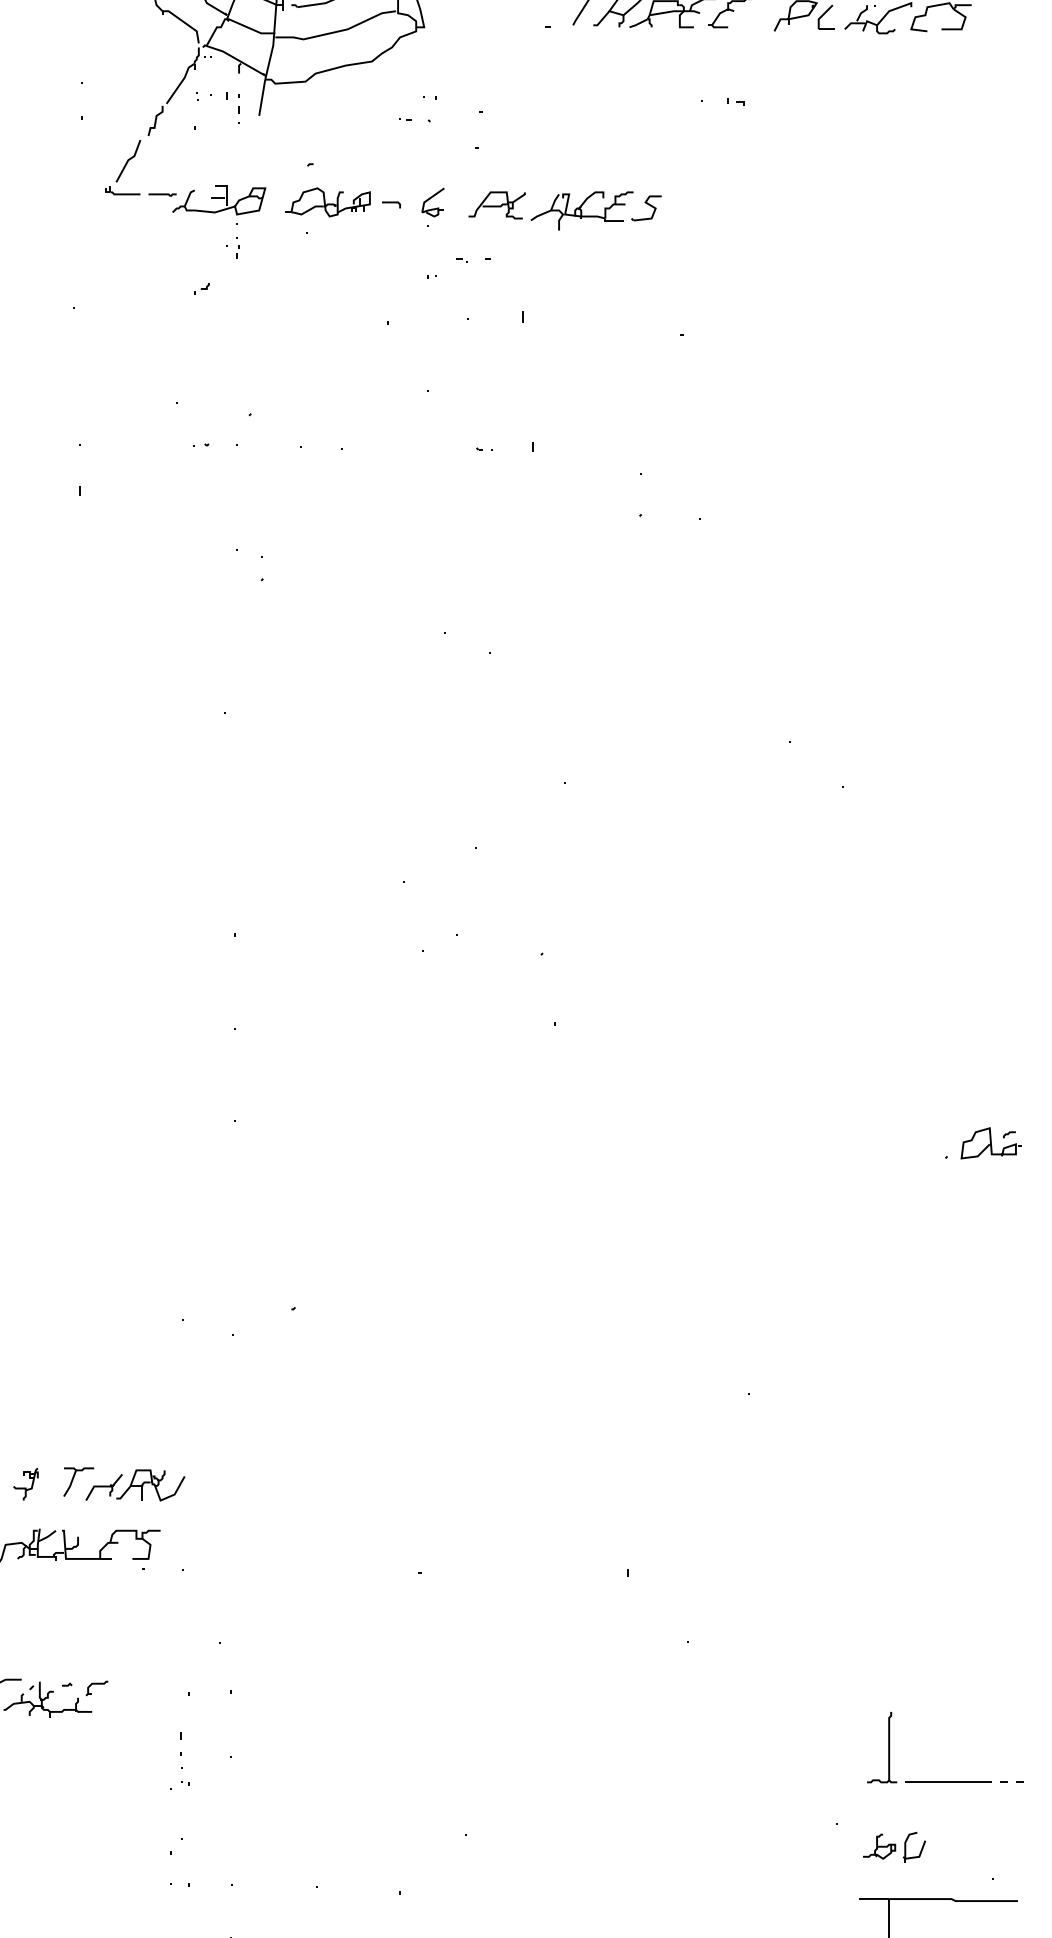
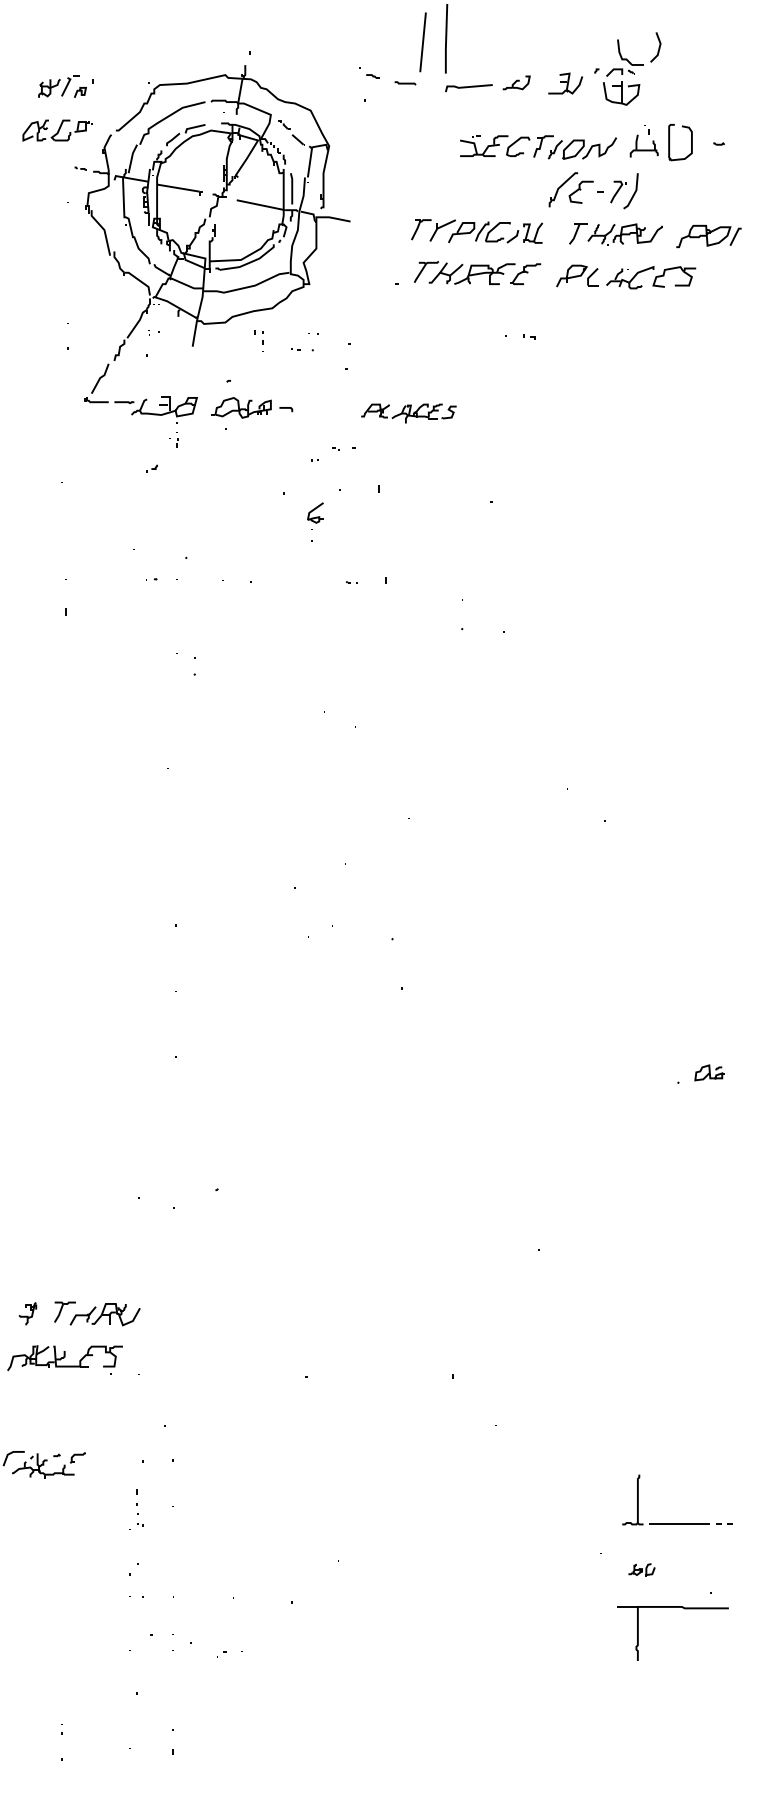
part: (232, 107) -> (258, 340), moved
part: (433, 206) -> (315, 515), moved
part: (564, 210) -> (408, 413), size x0.7
part: (990, 1142) -> (709, 1072), size x0.7
part: (894, 1846) -> (641, 1569), size x0.6

